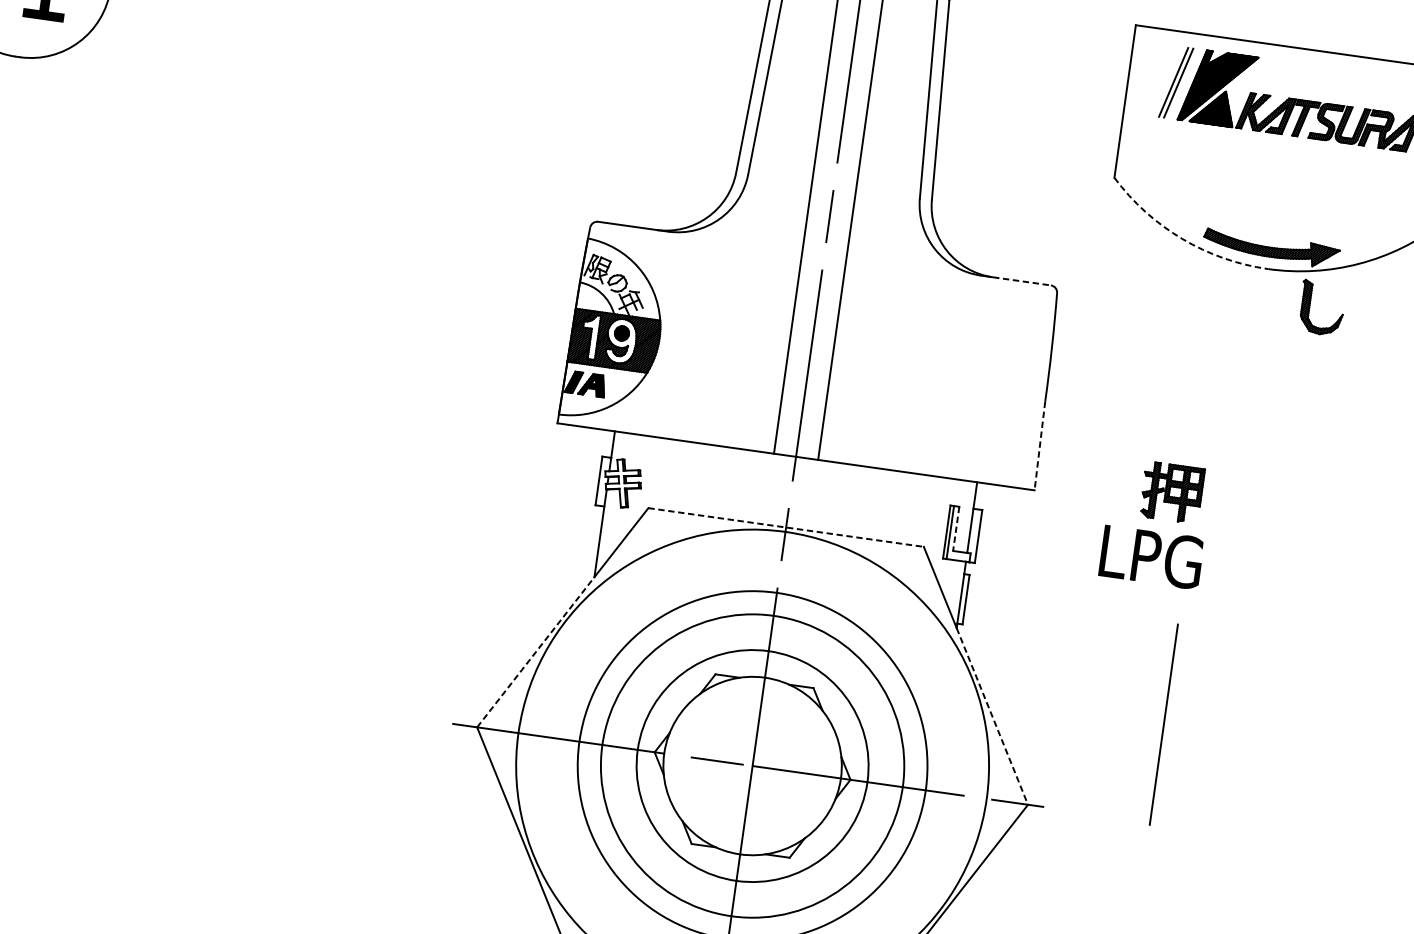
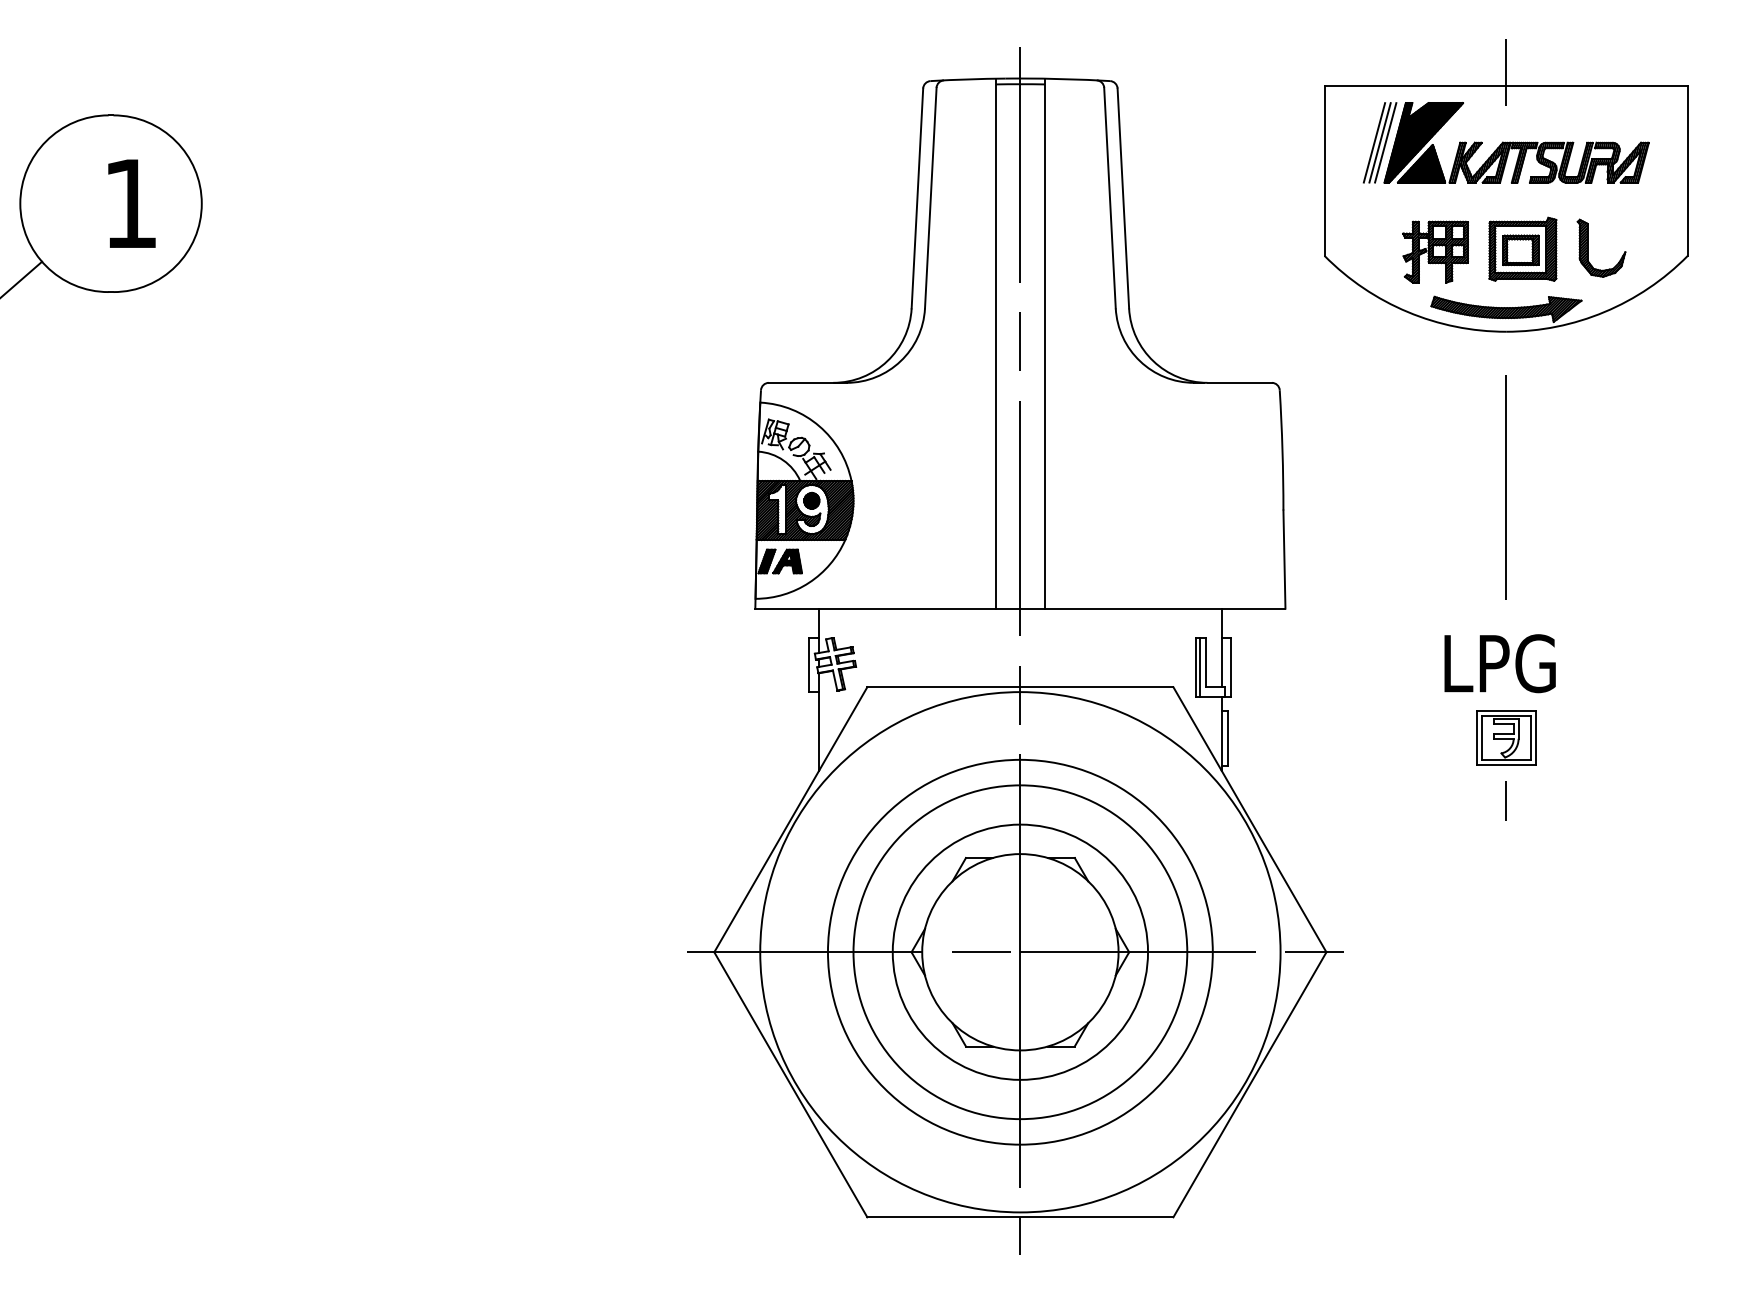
line: (1301, 34) -> (1506, 71), added
line: (1183, 83) -> (1385, 142), added
part: (1293, 196) -> (1522, 248), added
arc: (1181, 239) -> (1407, 312), dashed -> solid
line: (1022, 281) -> (1240, 382), dashed -> solid
part: (1310, 305) -> (1588, 247), moved
line: (1039, 446) -> (1284, 560), dashed -> solid
part: (1172, 492) -> (1435, 251), moved
line: (786, 527) -> (1020, 687), dashed -> solid
line: (955, 528) -> (1205, 662), dashed -> solid
text: (1151, 557) -> (1499, 663), moved
part: (1217, 634) -> (1506, 737), added
line: (535, 652) -> (766, 861), dashed -> solid
line: (1209, 691) -> (1506, 801), added
line: (992, 716) -> (1274, 861), dashed -> solid
line: (1163, 724) -> (1505, 487), moved

